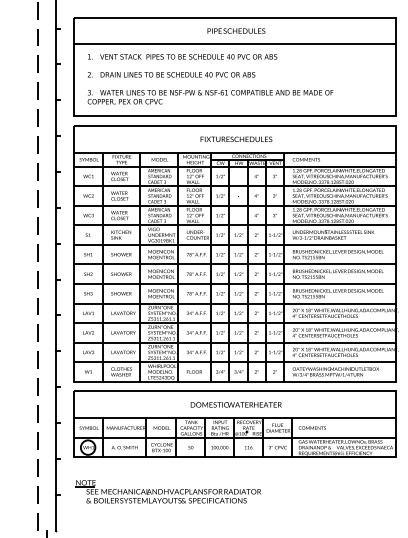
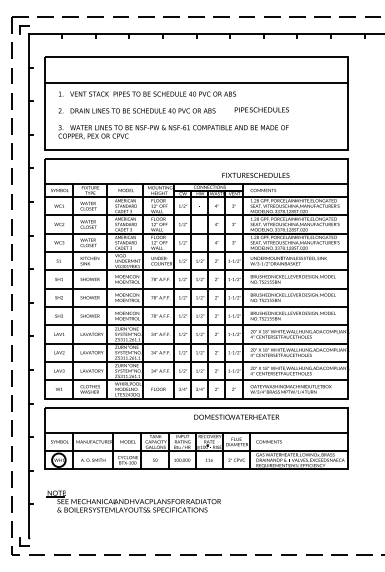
text: (236, 30) -> (261, 109), moved
text: (236, 138) -> (255, 174), moved
text: (236, 404) -> (236, 416), moved

